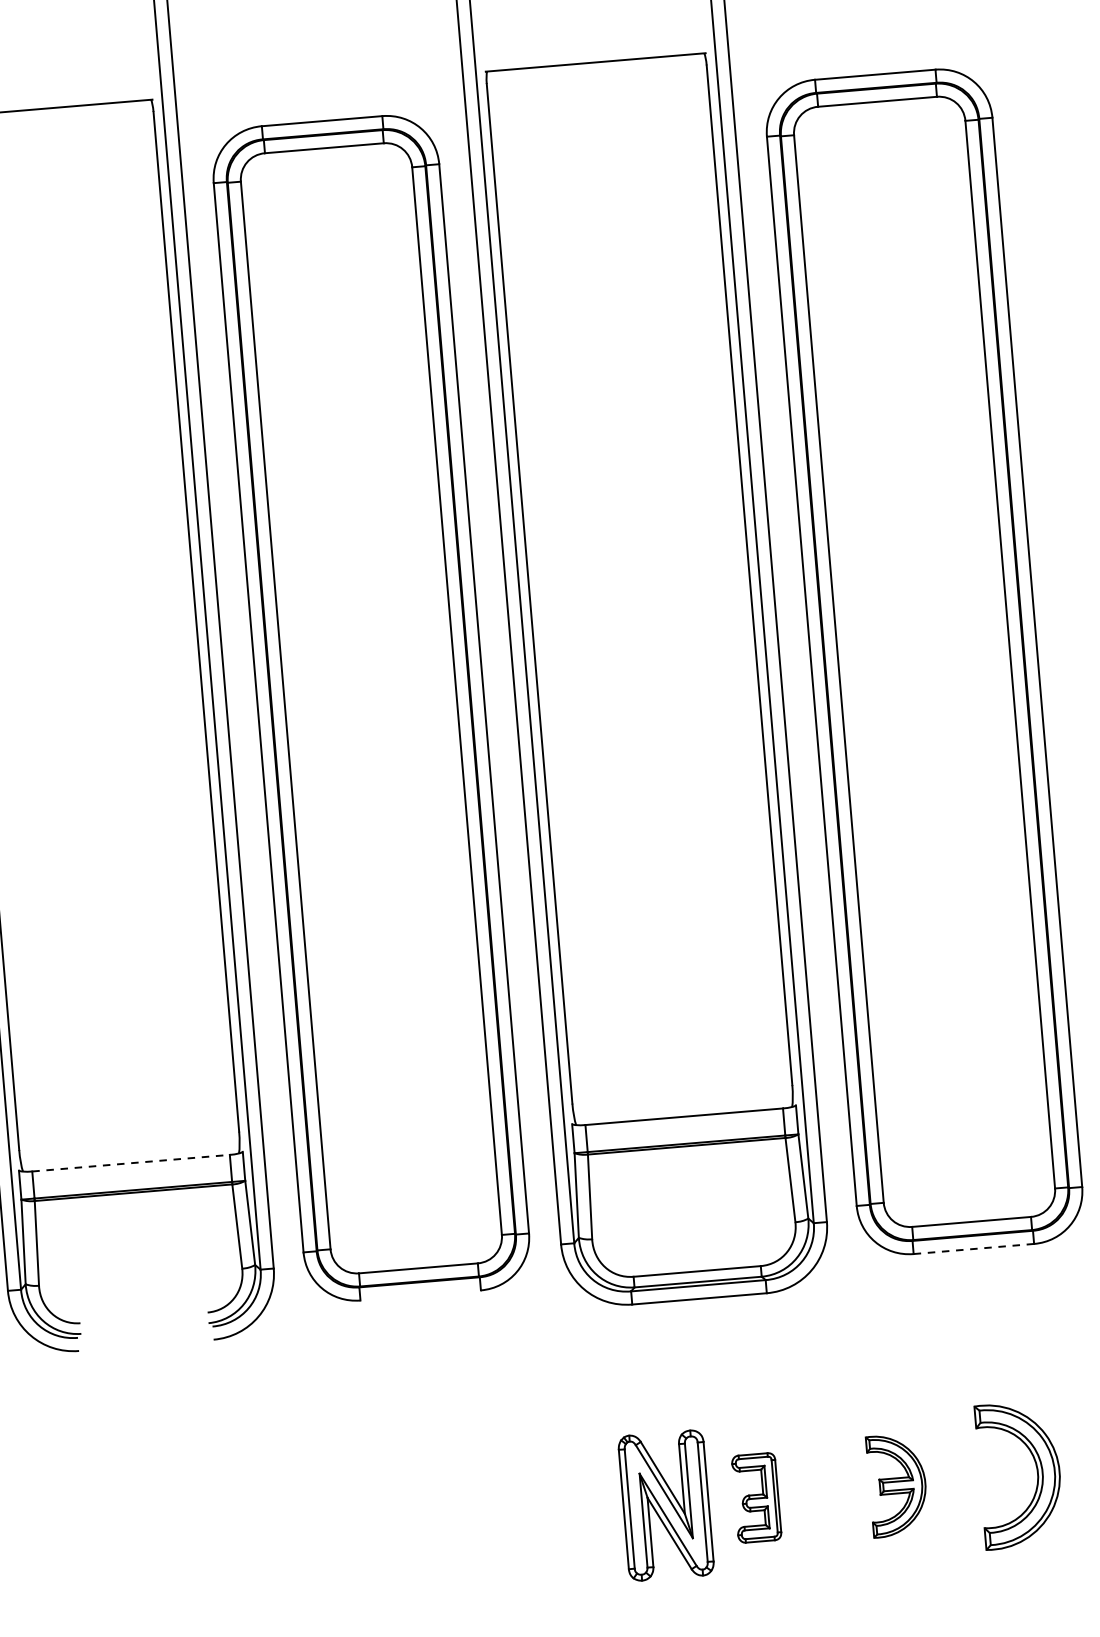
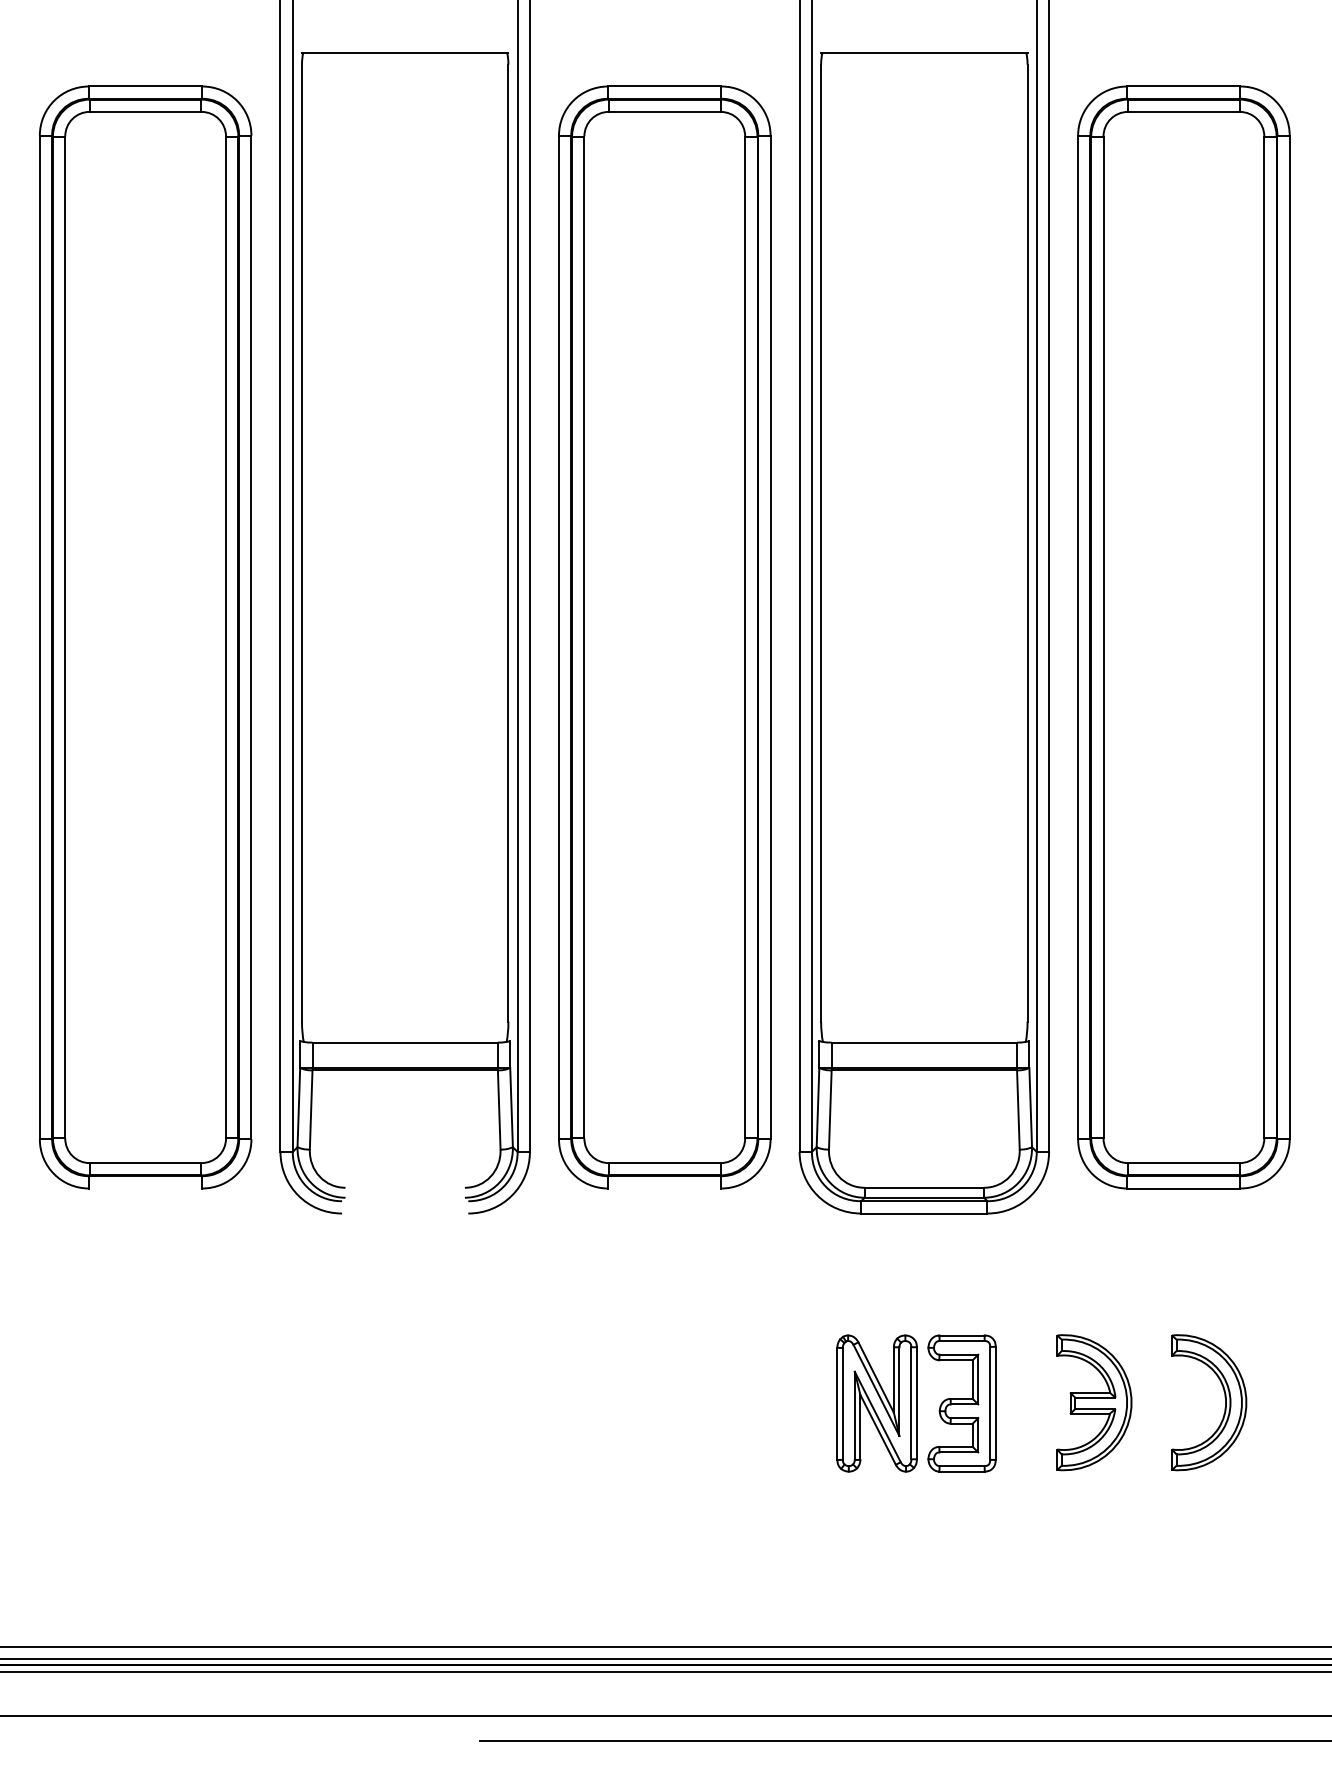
line: (131, 1163) -> (405, 1042), dashed -> solid
line: (973, 1249) -> (1183, 1188), dashed -> solid
part: (897, 1485) -> (1094, 1402), size x1.43
part: (756, 1497) -> (961, 1403), size x1.67

